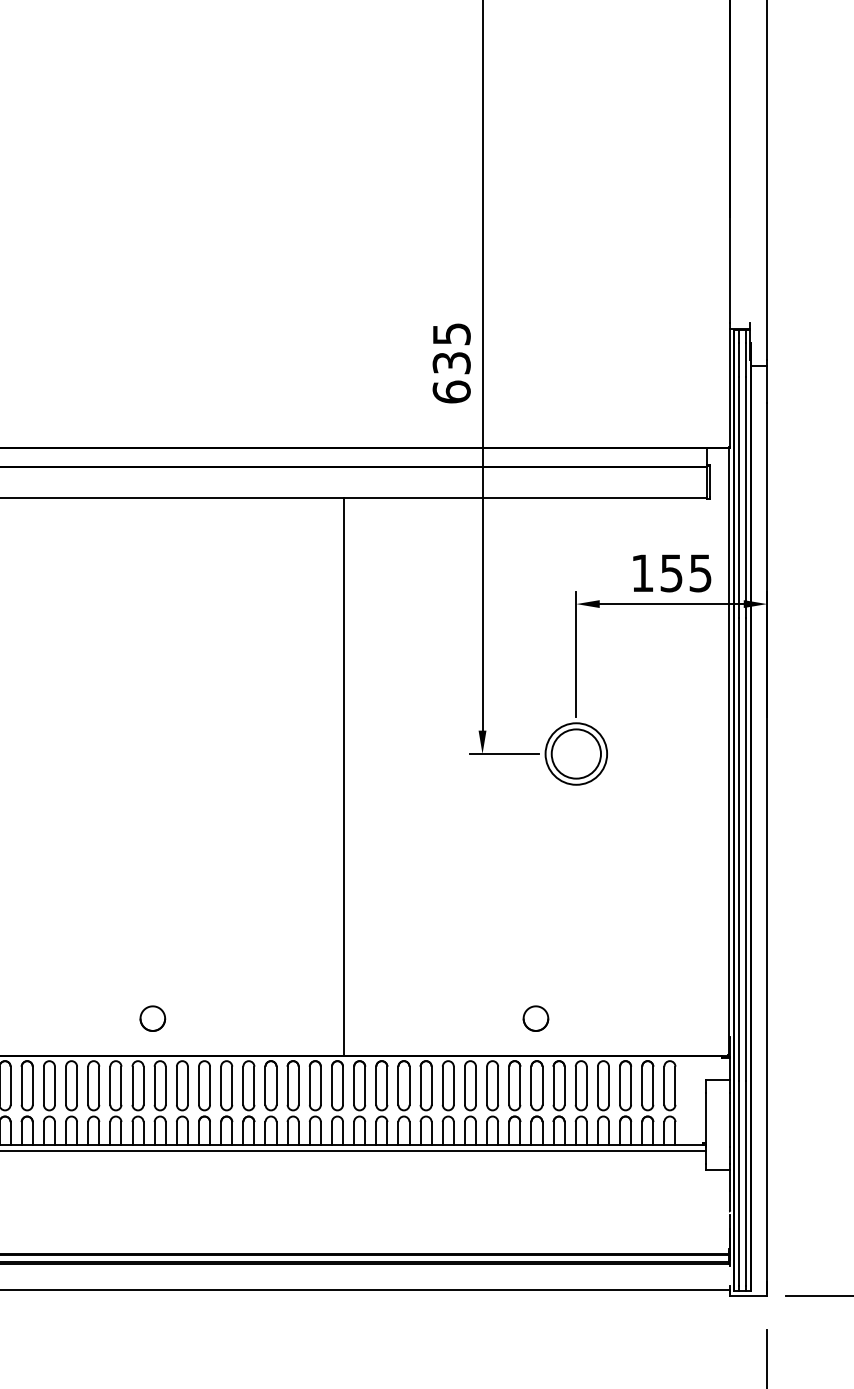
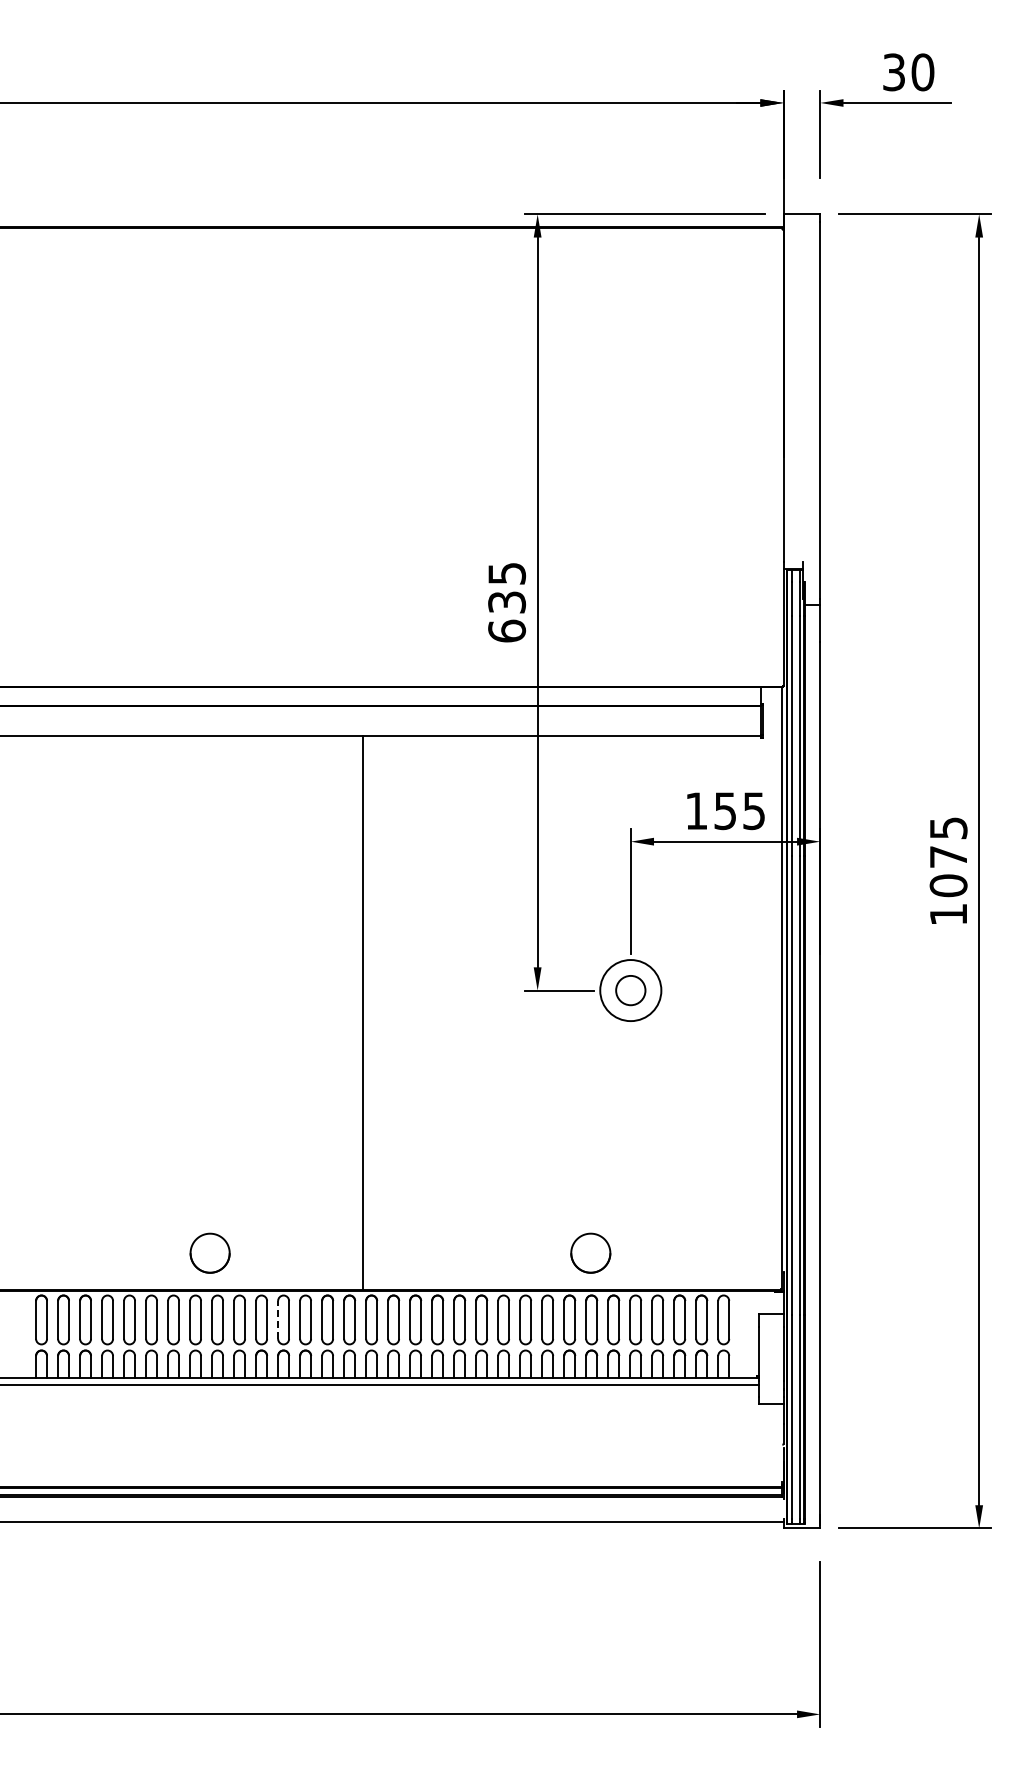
circle: (576, 753) -> (630, 990), size x0.6
line: (343, 776) -> (362, 1012), moved
part: (153, 1018) -> (210, 1253), size x1.6
part: (535, 1018) -> (590, 1253), size x1.6
line: (221, 1085) -> (278, 1319), solid -> dashed

